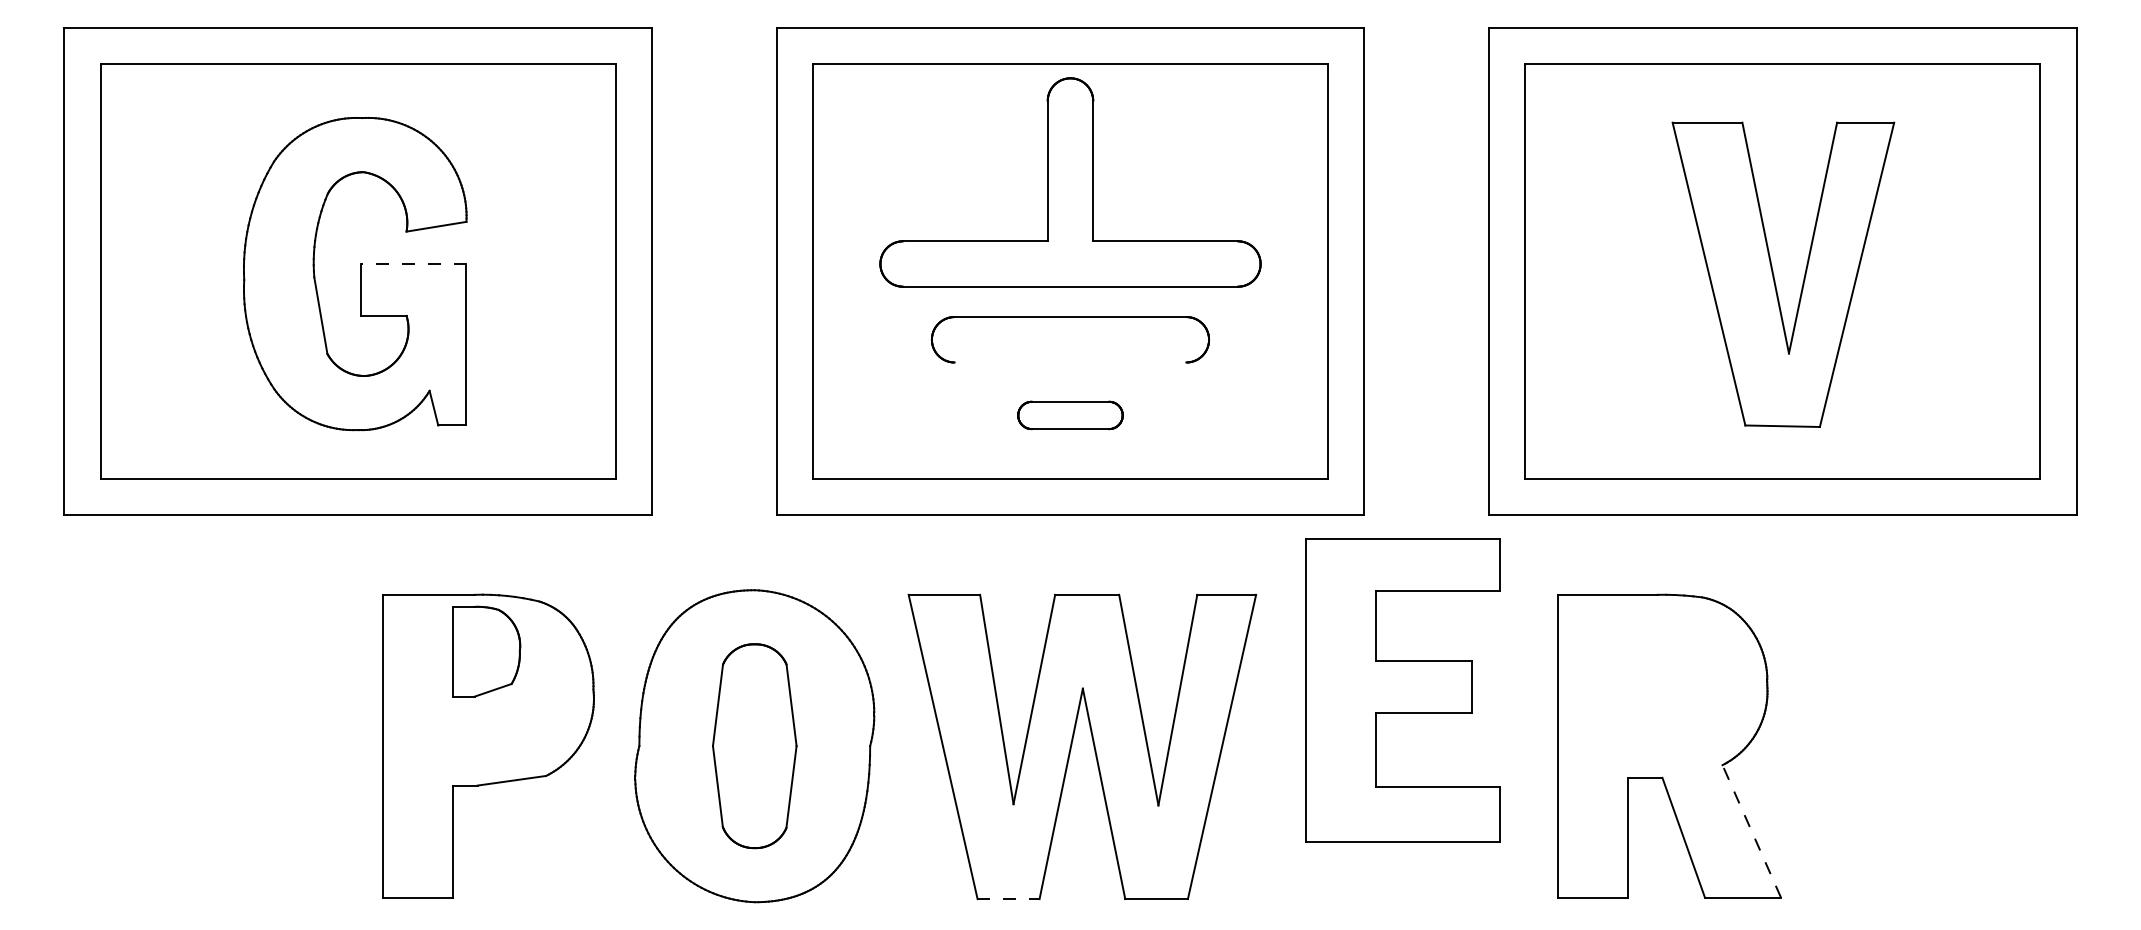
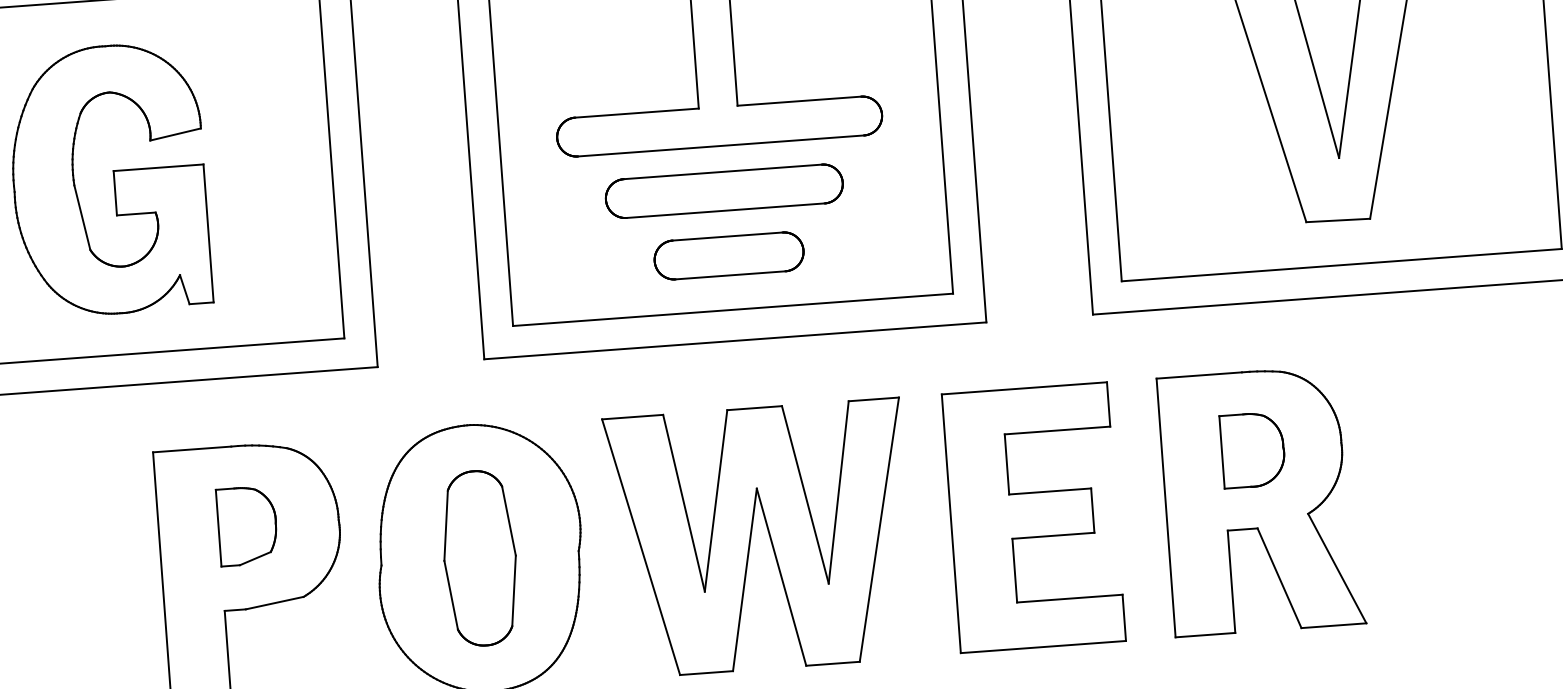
line: (413, 264) -> (158, 168), dashed -> solid
line: (1070, 362) -> (725, 210), added
part: (1070, 415) -> (729, 255), size x1.67
part: (486, 651) -> (247, 525), moved
part: (1663, 685) -> (1252, 449), added
part: (1402, 690) -> (1033, 517), moved
line: (1751, 830) -> (1337, 567), dashed -> solid
line: (1008, 899) -> (706, 673), dashed -> solid

